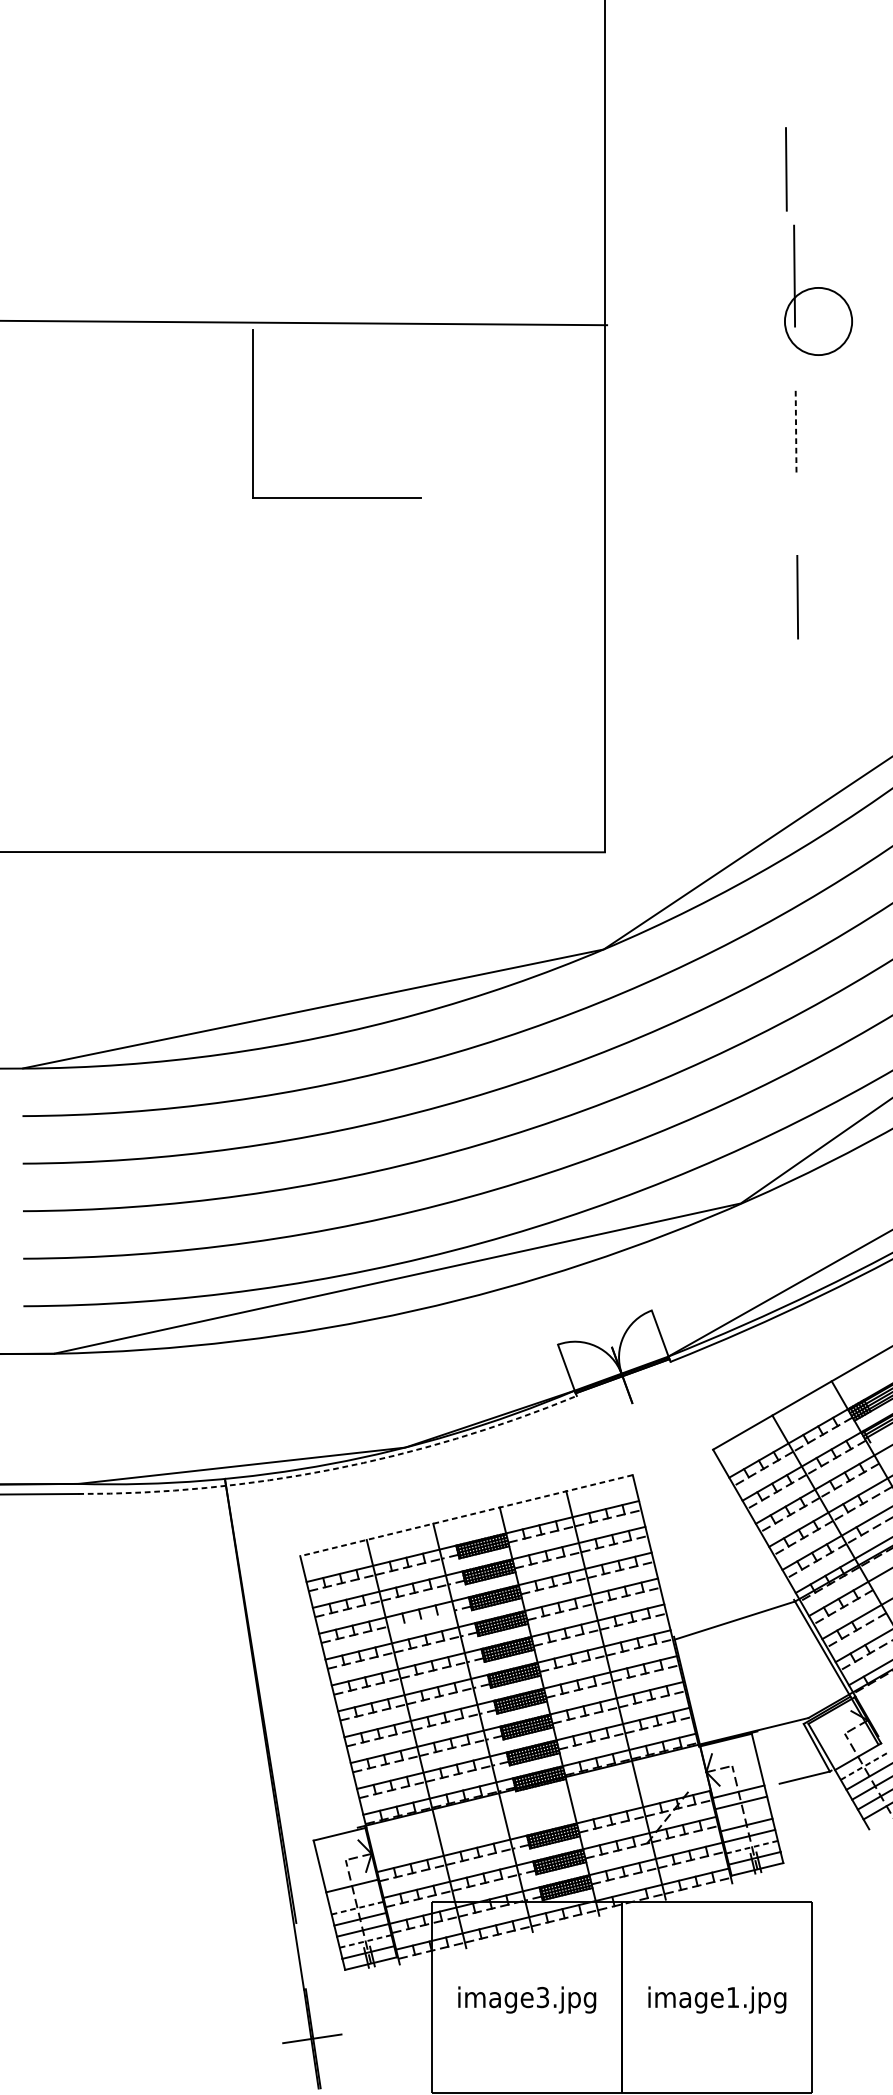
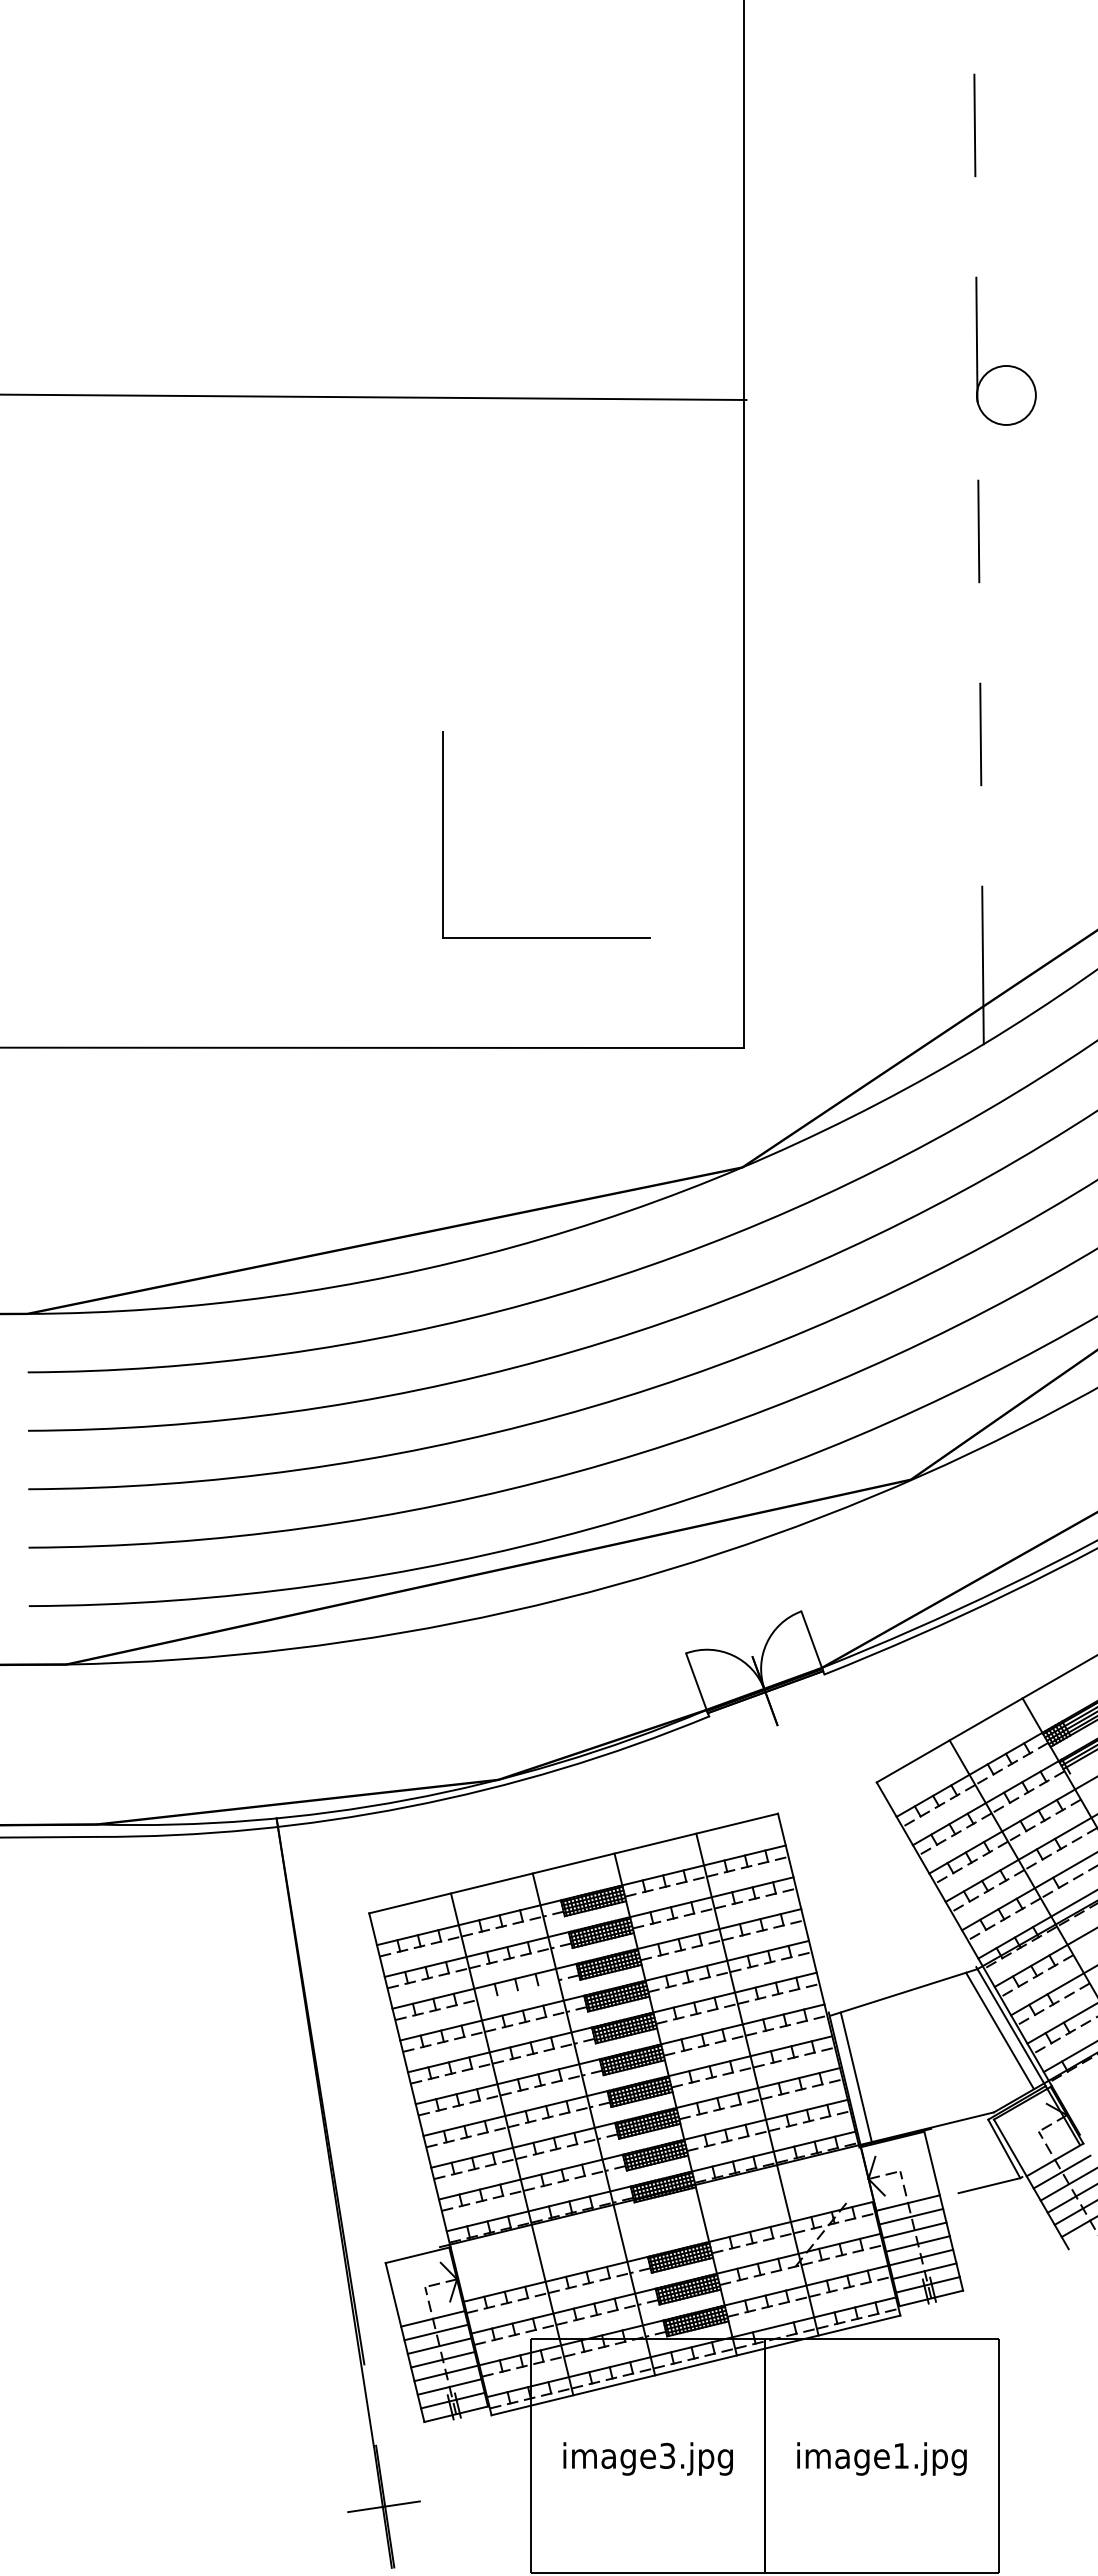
line: (786, 169) -> (974, 125), moved
circle: (817, 320) -> (1005, 394), size x0.71
part: (253, 413) -> (443, 834), moved
line: (795, 432) -> (978, 531), dashed -> solid
line: (799, 785) -> (982, 965), added
arc: (332, 1469) -> (408, 1806), dashed -> solid
line: (466, 1515) -> (573, 1863), dashed -> solid
line: (812, 1651) -> (999, 2030), added
line: (695, 1689) -> (855, 2077), added
line: (864, 1766) -> (1062, 2172), dashed -> solid
line: (743, 1814) -> (914, 2230), added
line: (751, 1847) -> (924, 2271), dashed -> solid
line: (354, 1897) -> (436, 2332), added
line: (357, 1908) -> (439, 2346), dashed -> solid
line: (565, 1923) -> (695, 2365), added
line: (365, 1941) -> (449, 2387), dashed -> solid

